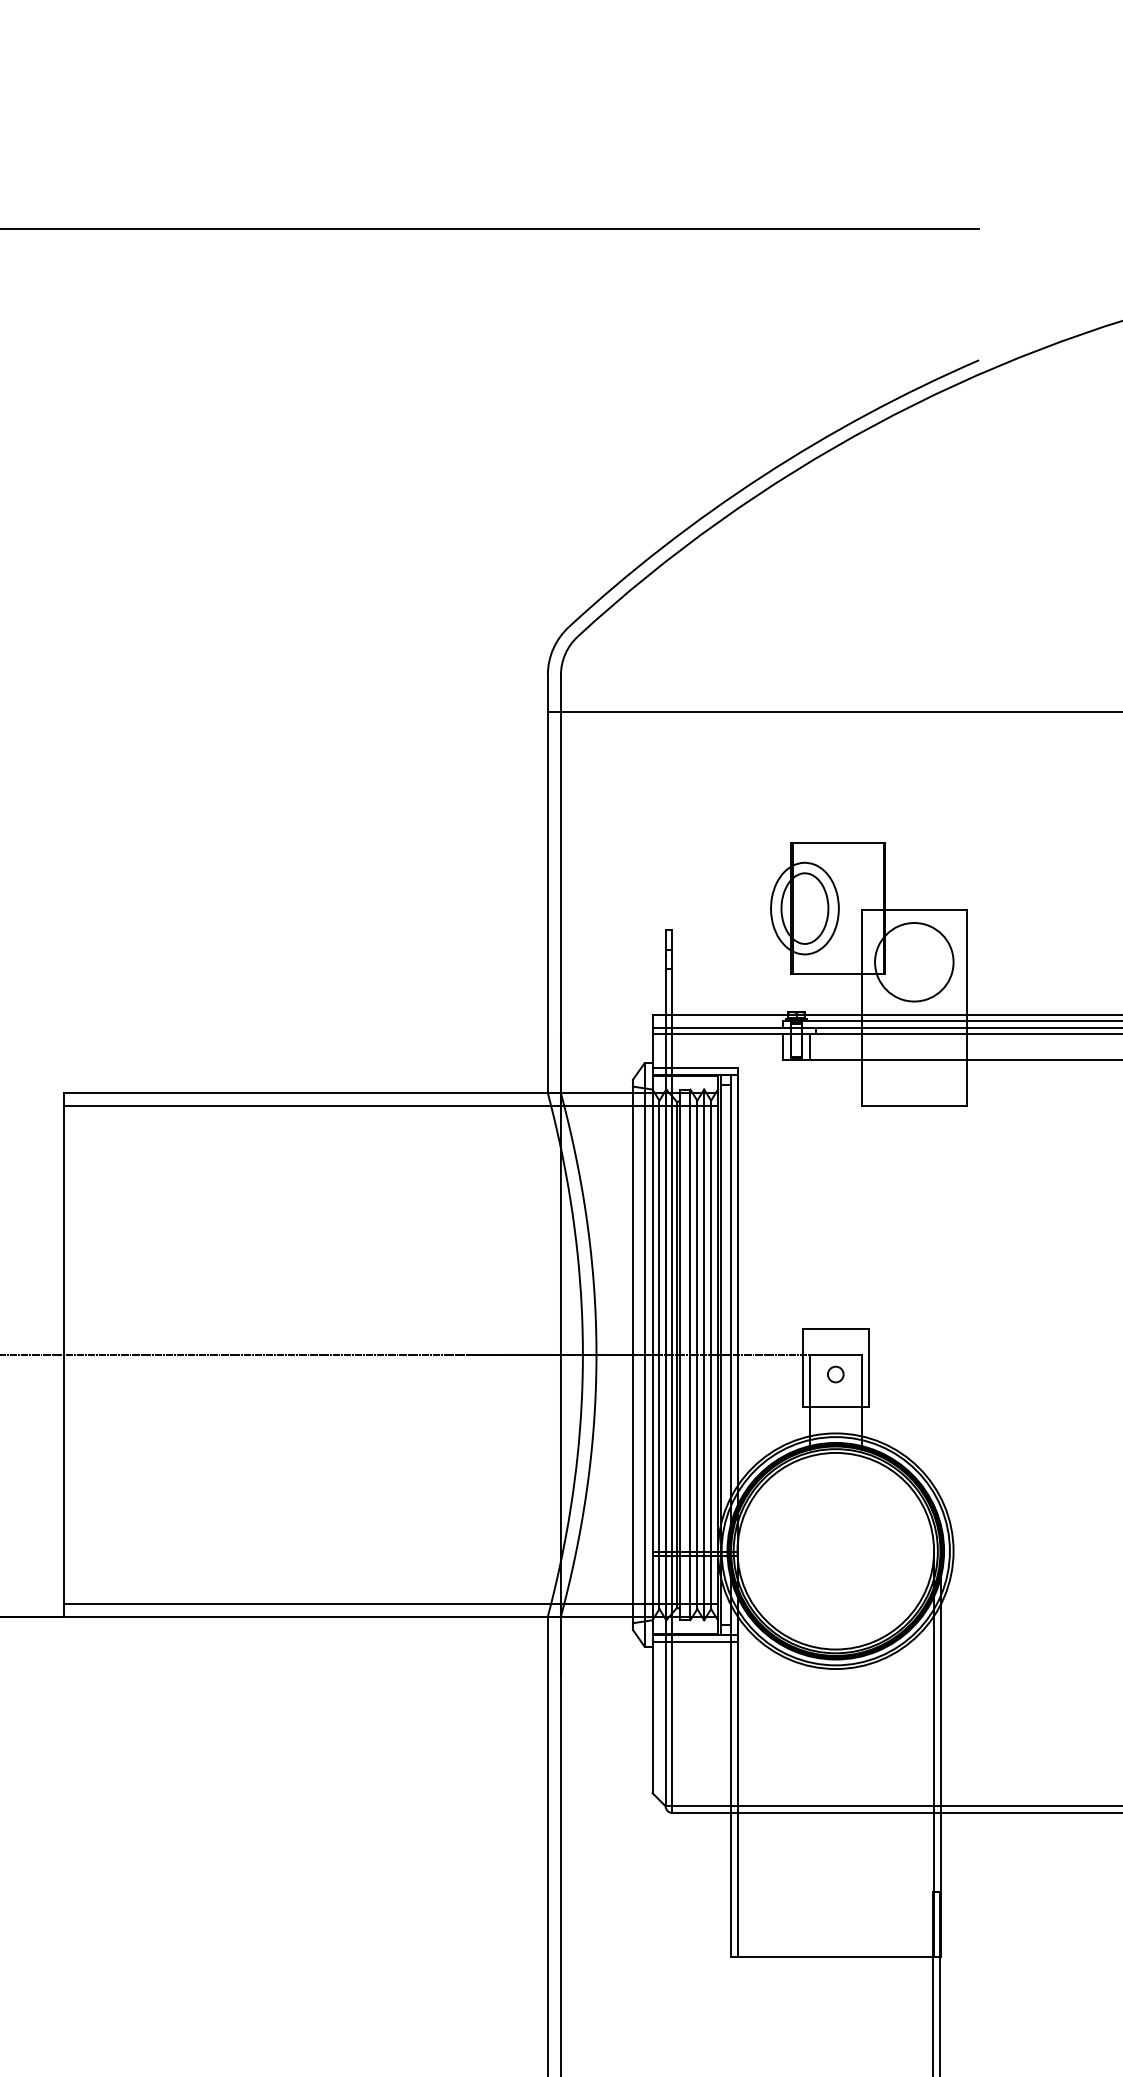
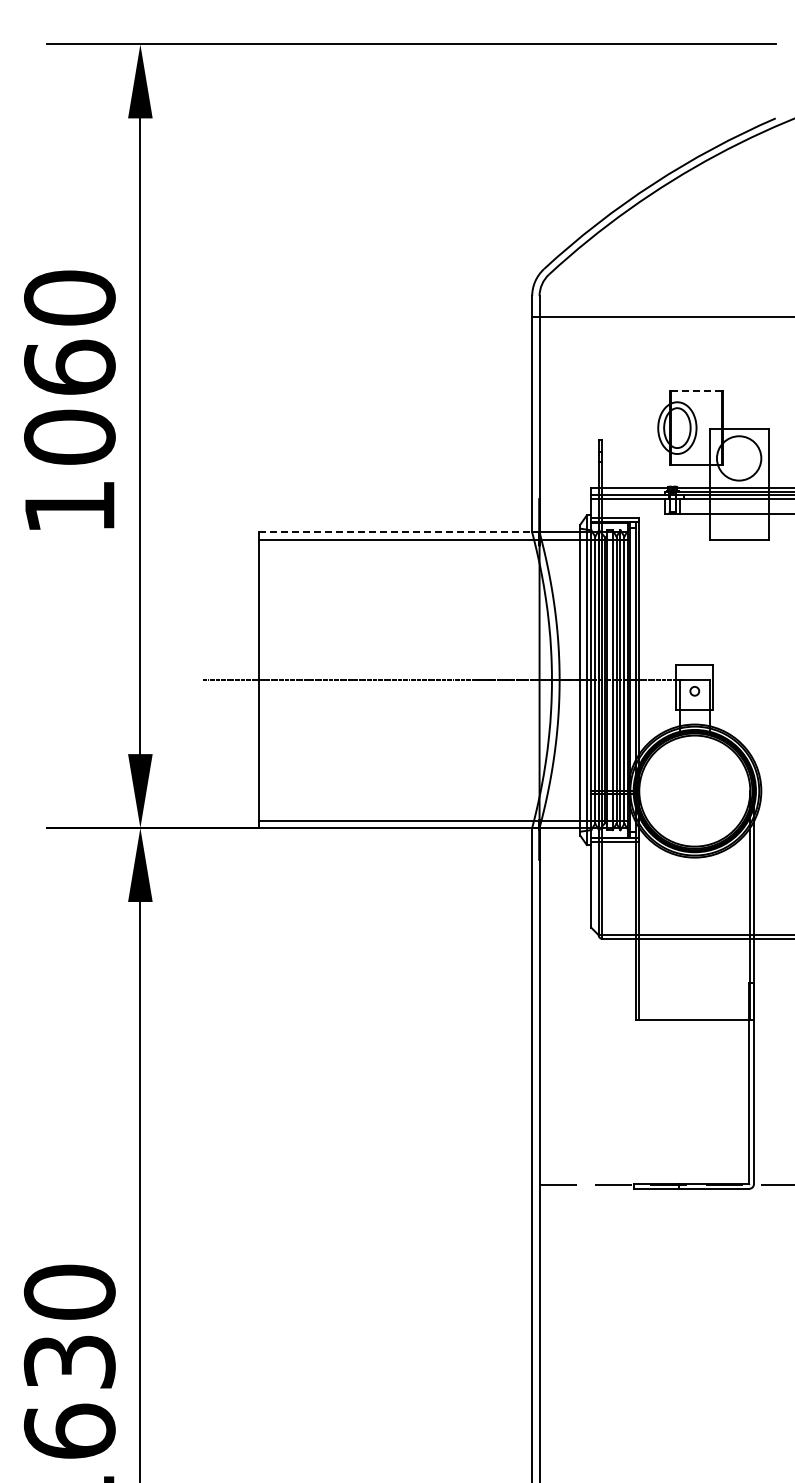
line: (837, 843) -> (695, 391), solid -> dashed
line: (305, 1093) -> (395, 532), solid -> dashed

